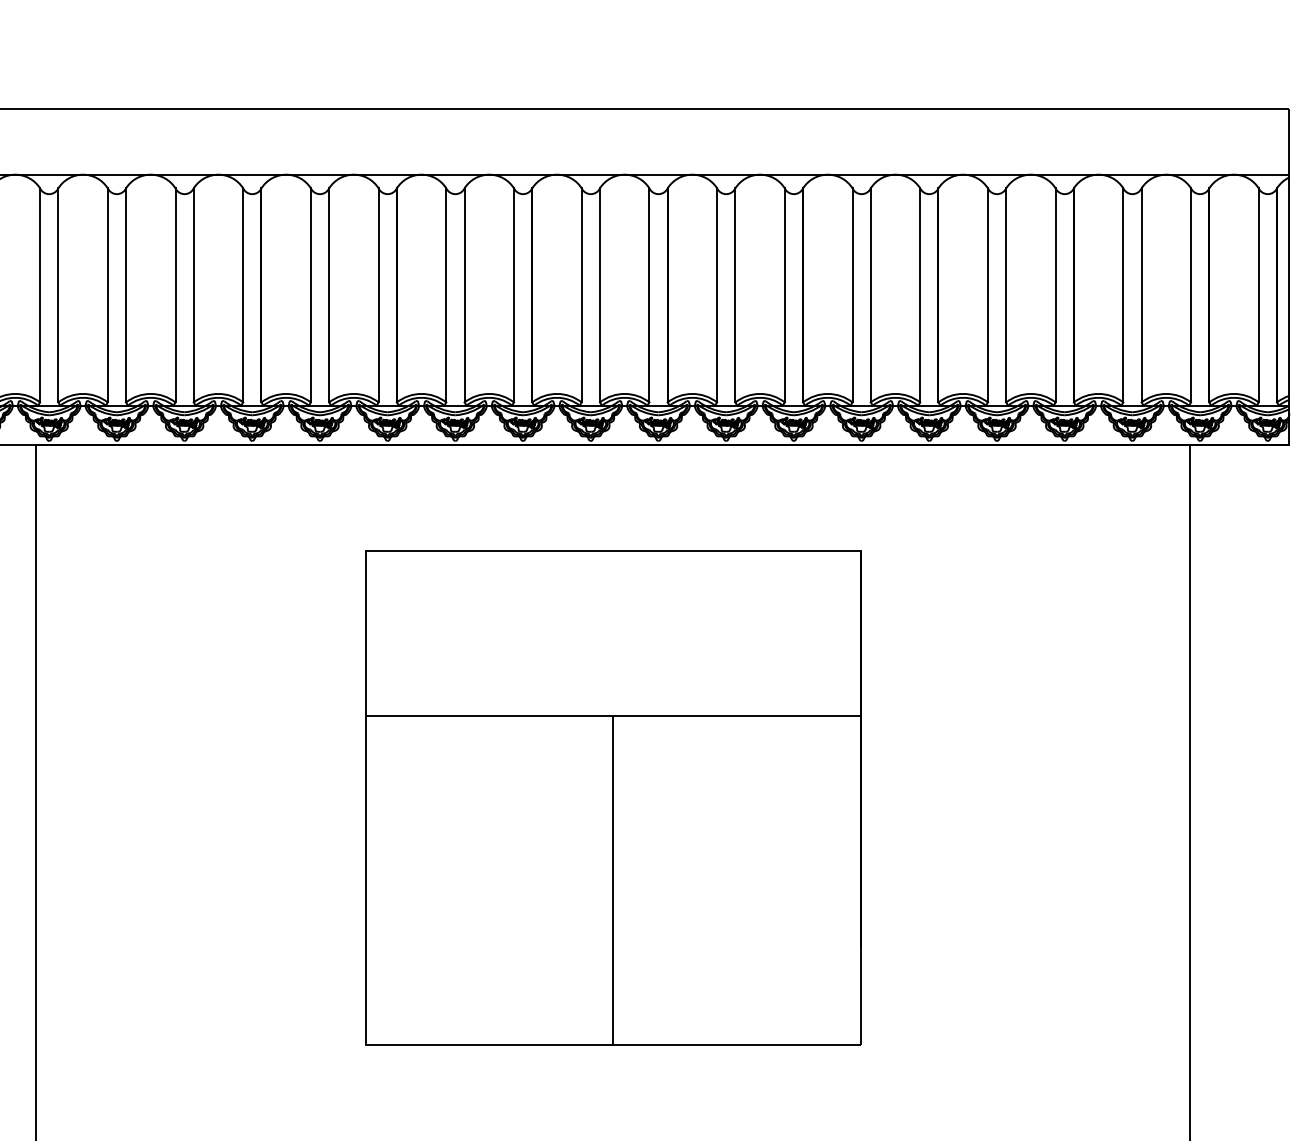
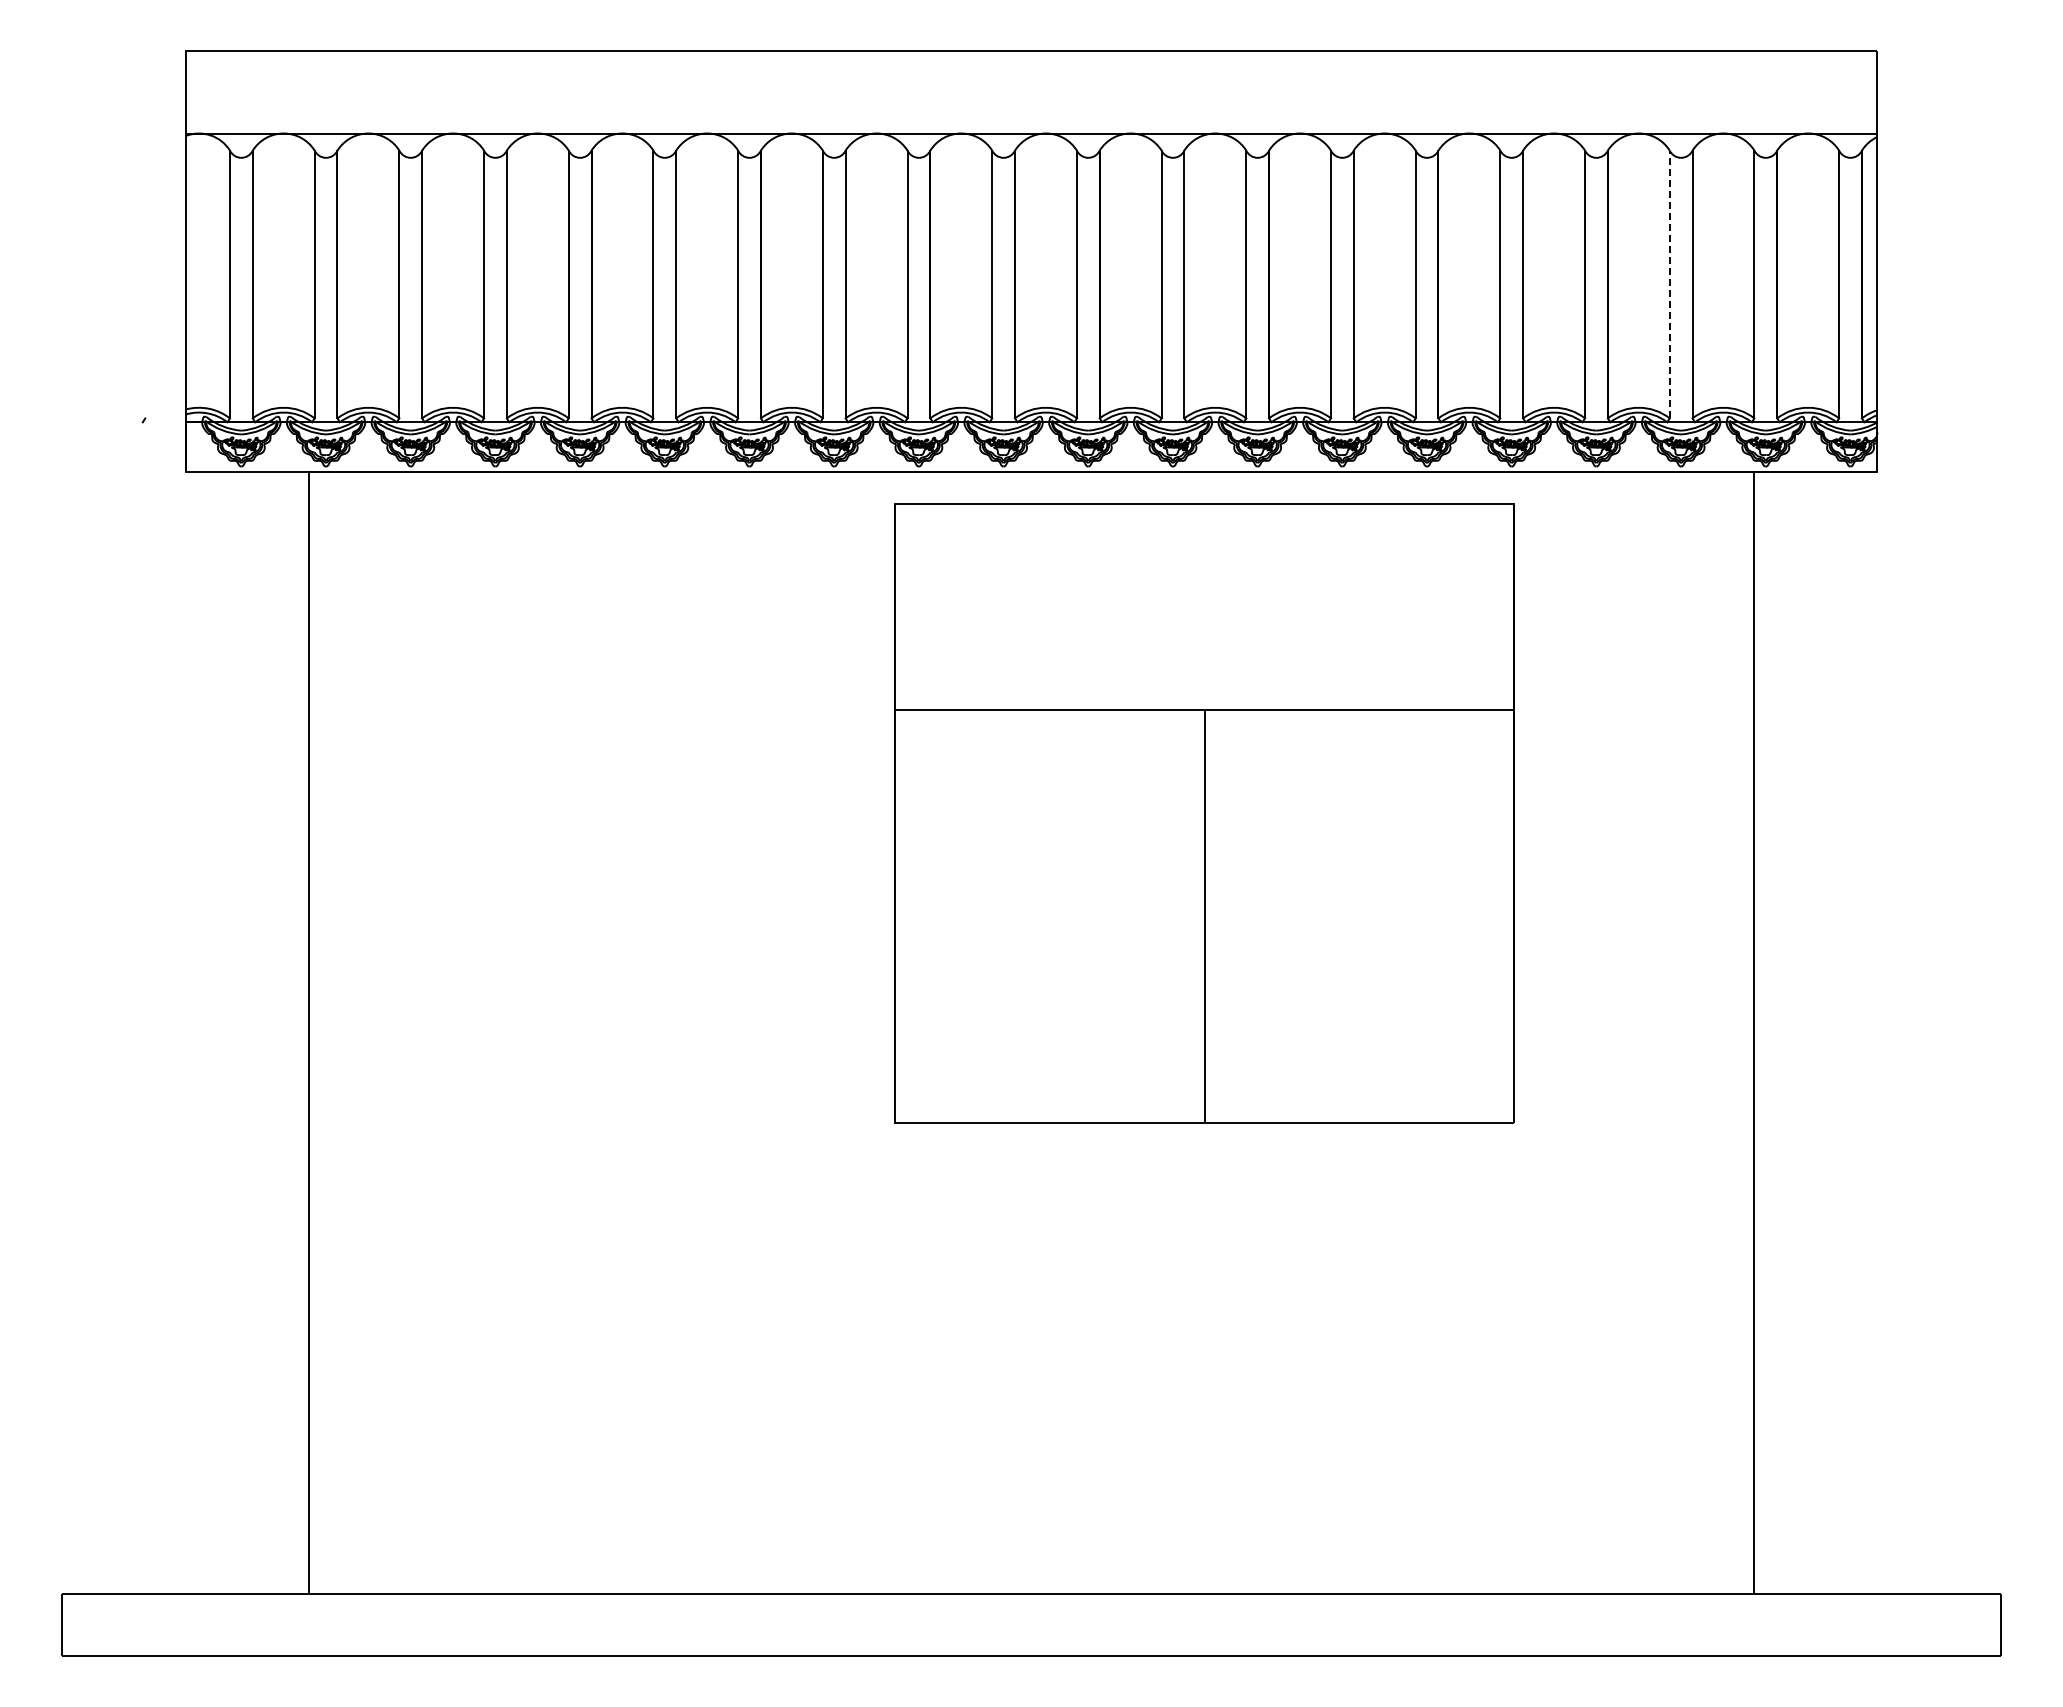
line: (1123, 295) -> (1669, 284), solid -> dashed
part: (613, 798) -> (1204, 813), moved

